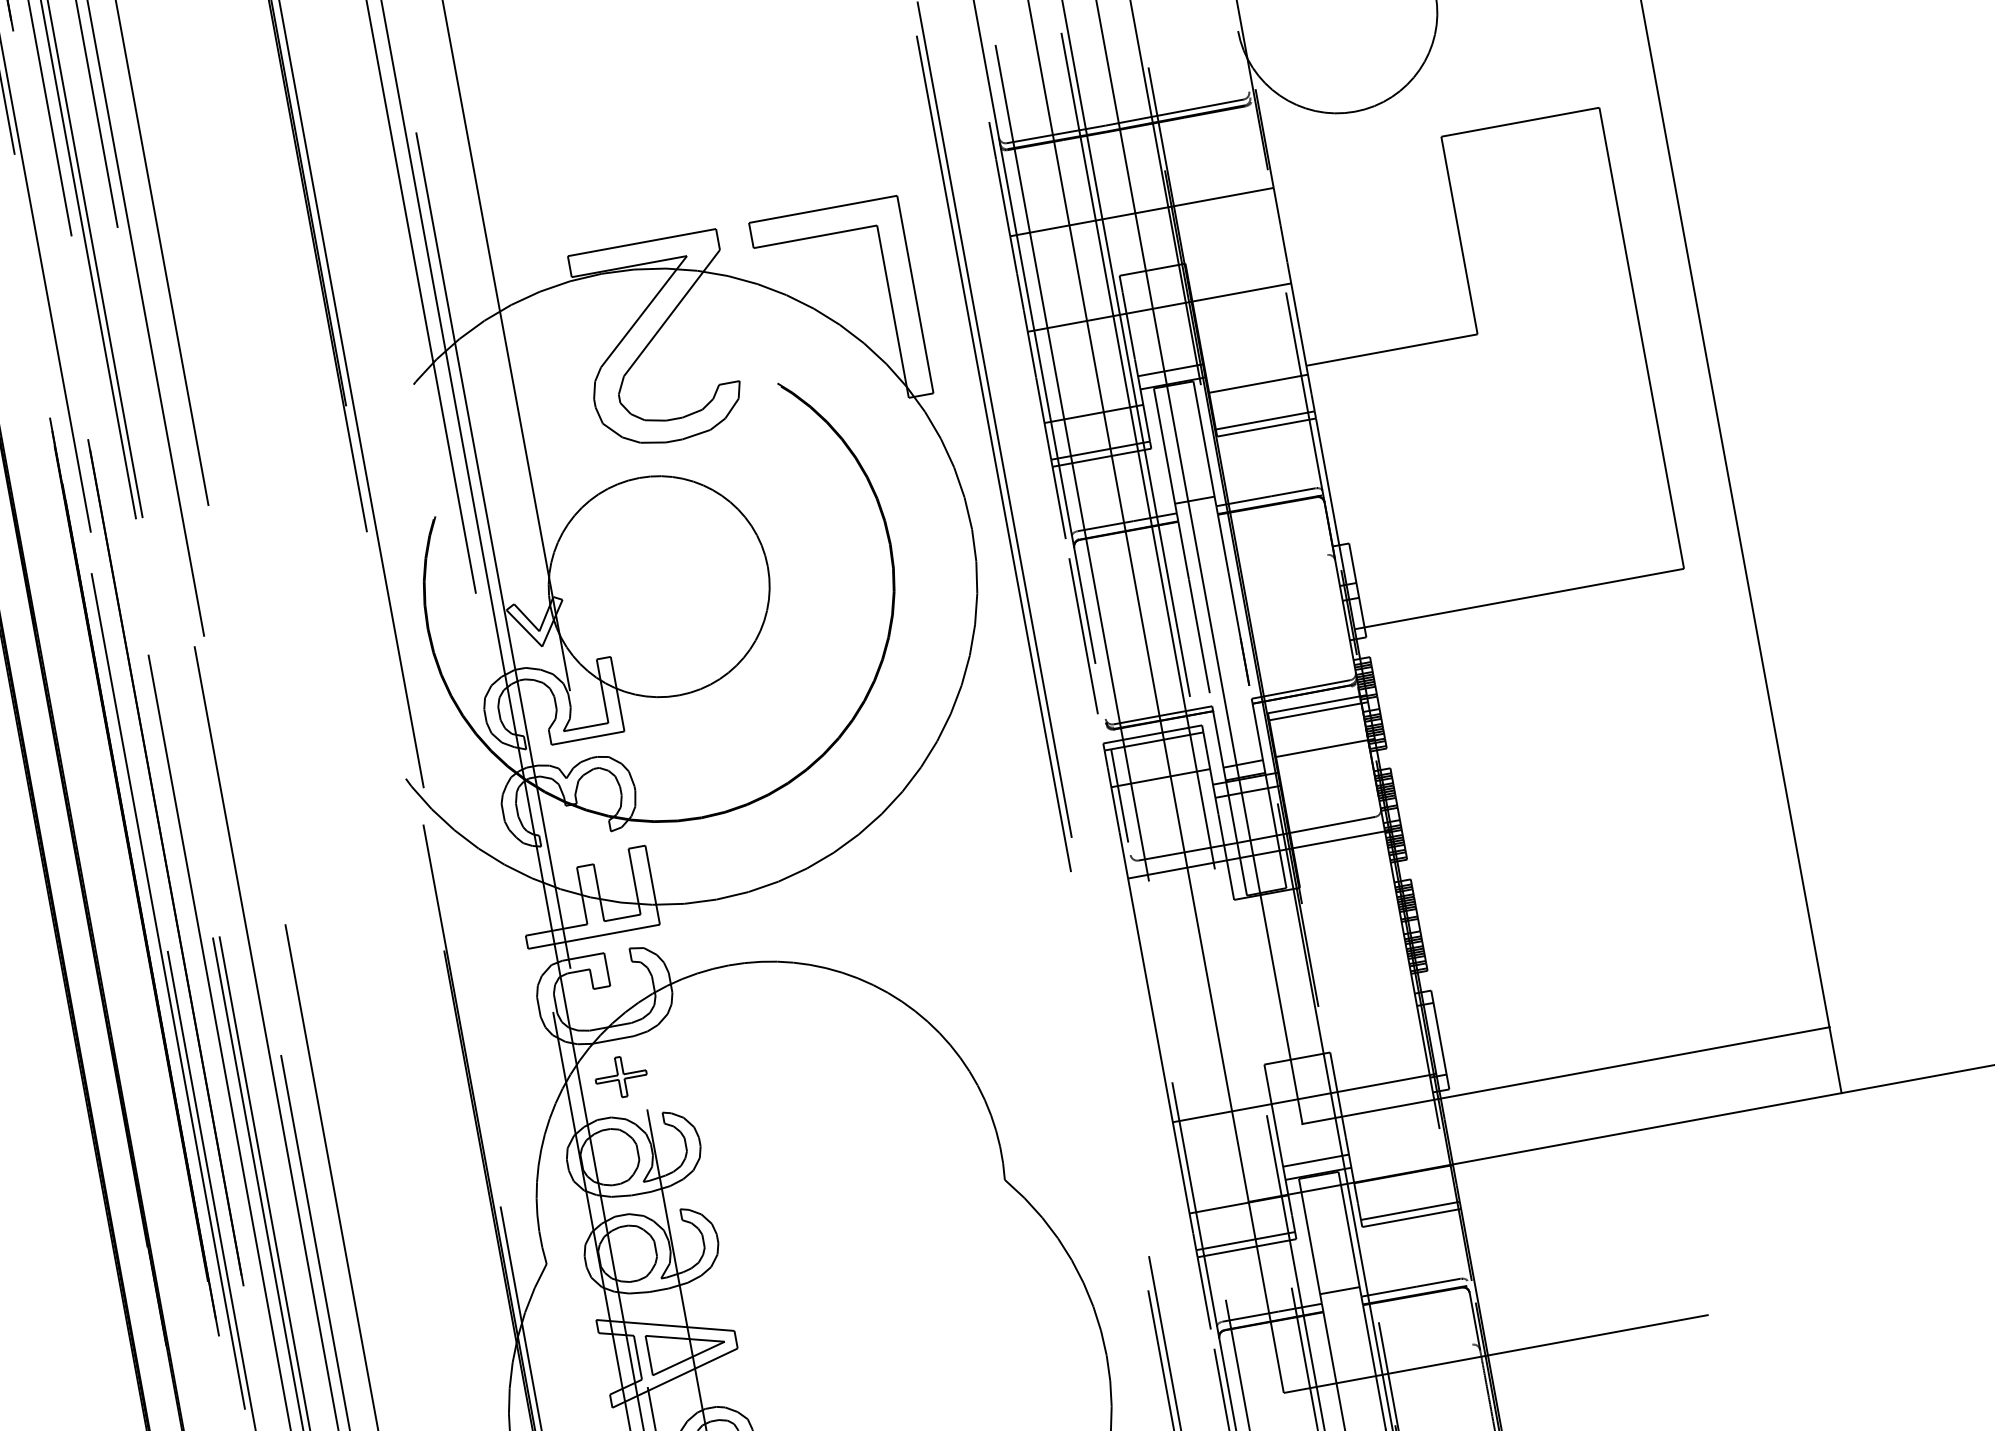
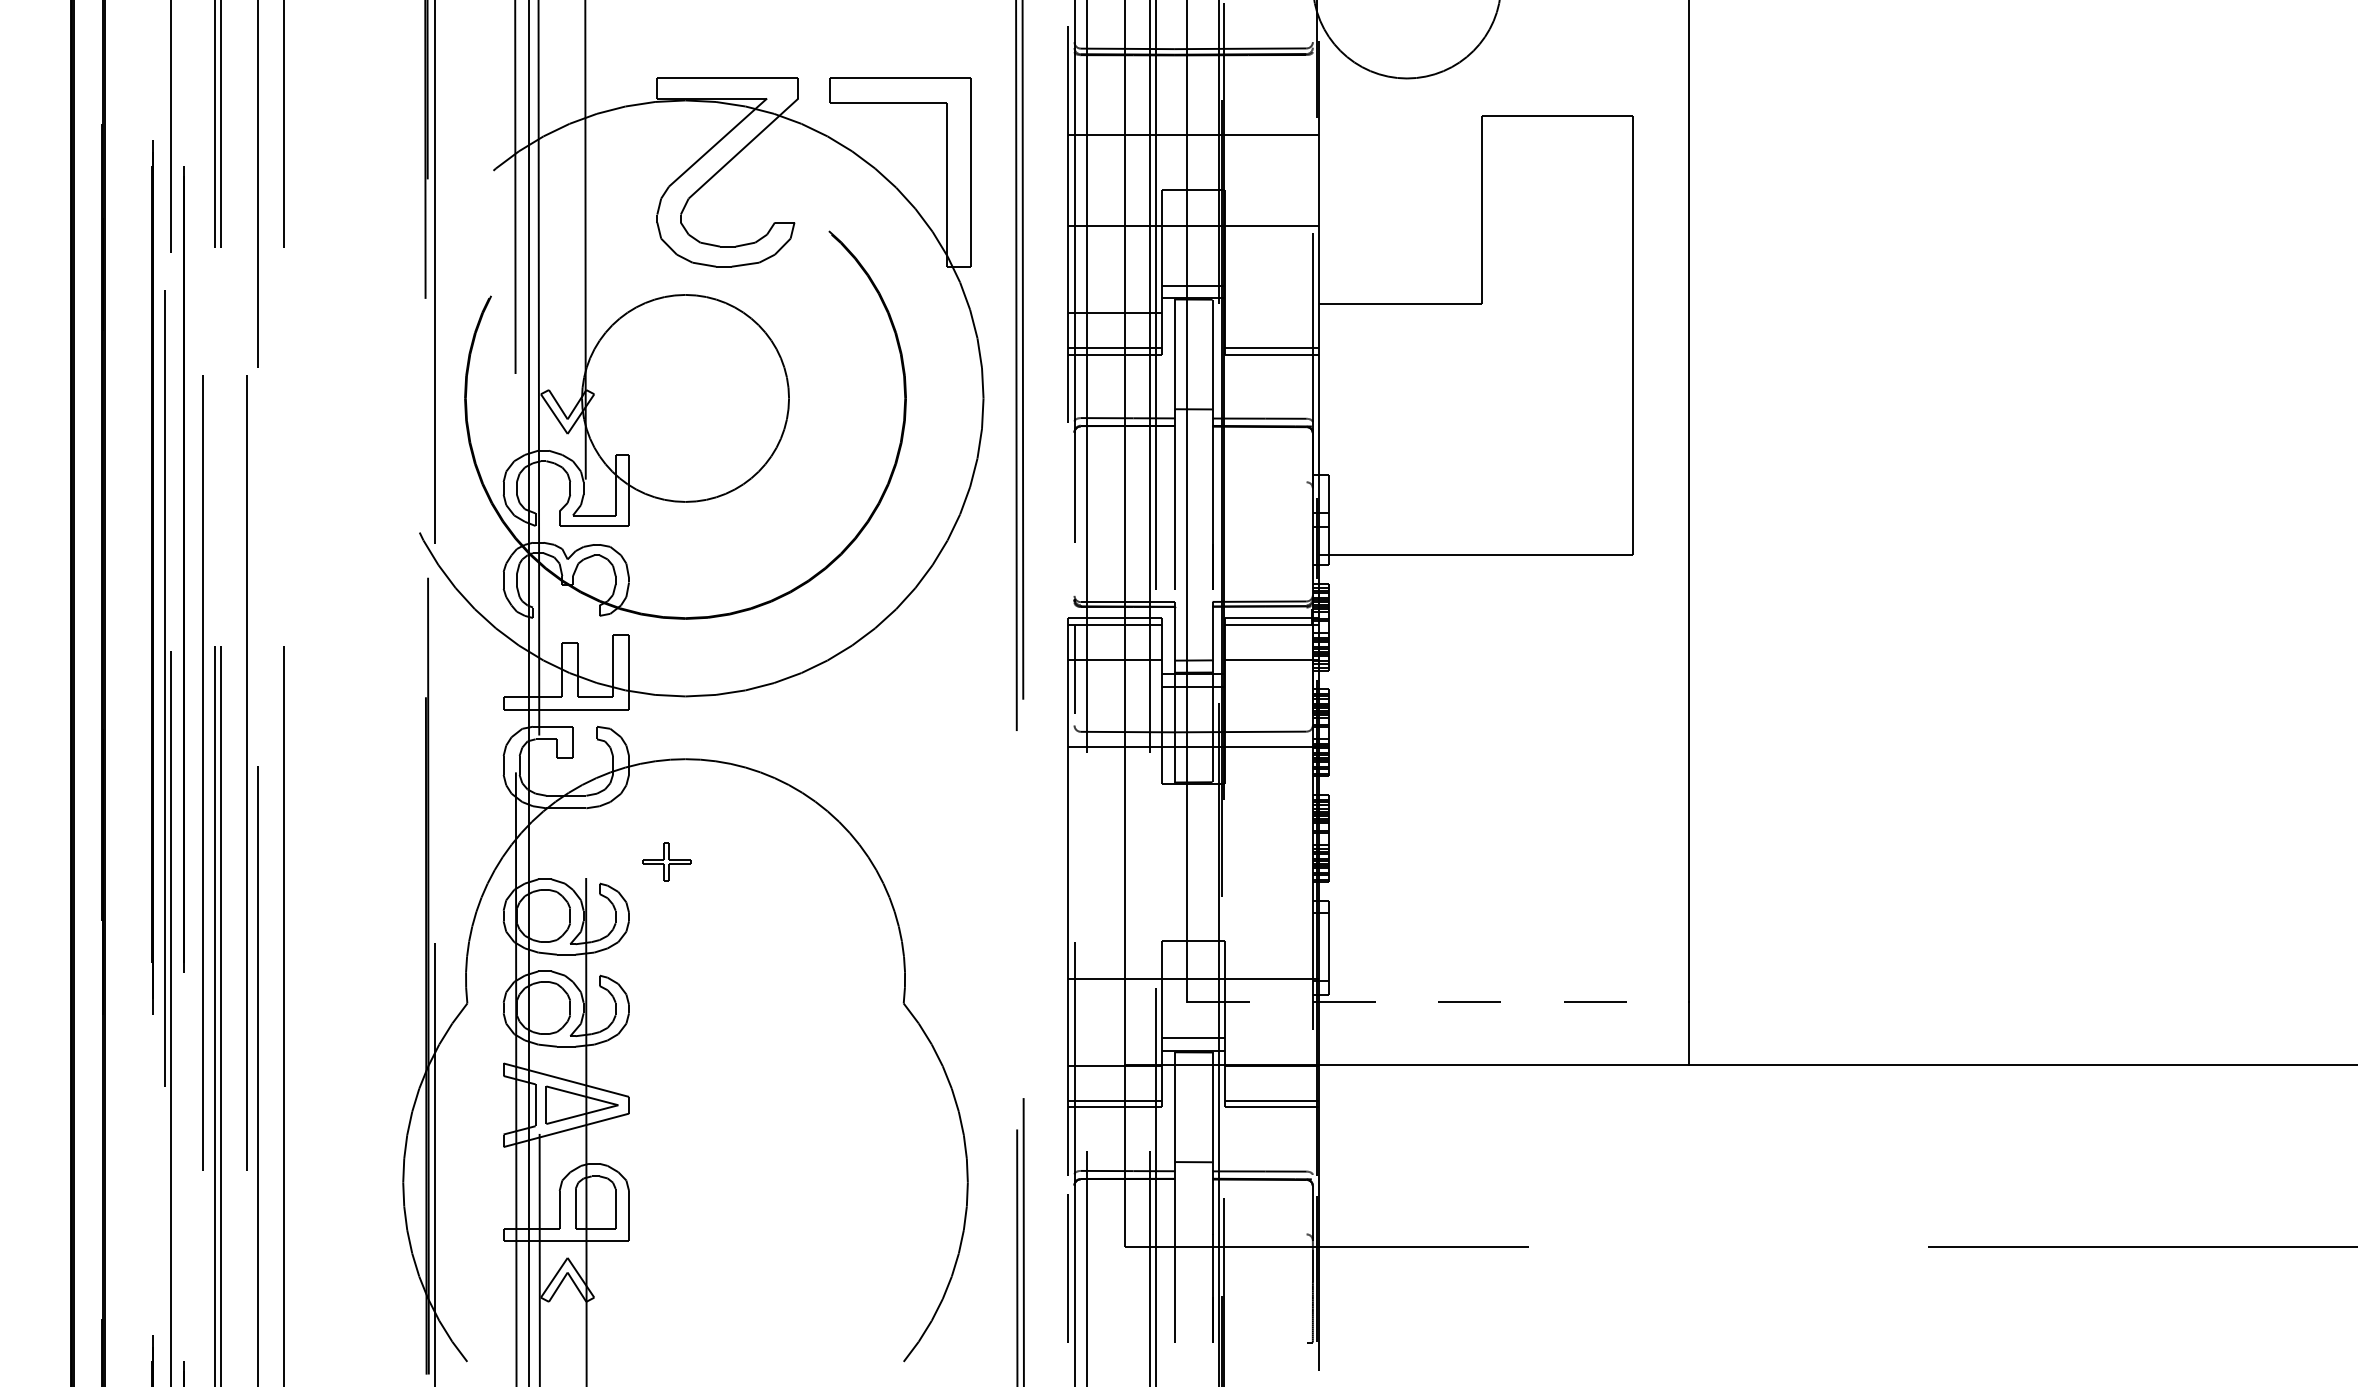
line: (1258, 383) -> (1272, 312), removed
line: (1083, 635) -> (1068, 515), removed
line: (1566, 1075) -> (1438, 1002), solid -> dashed
part: (621, 1076) -> (666, 861), moved

